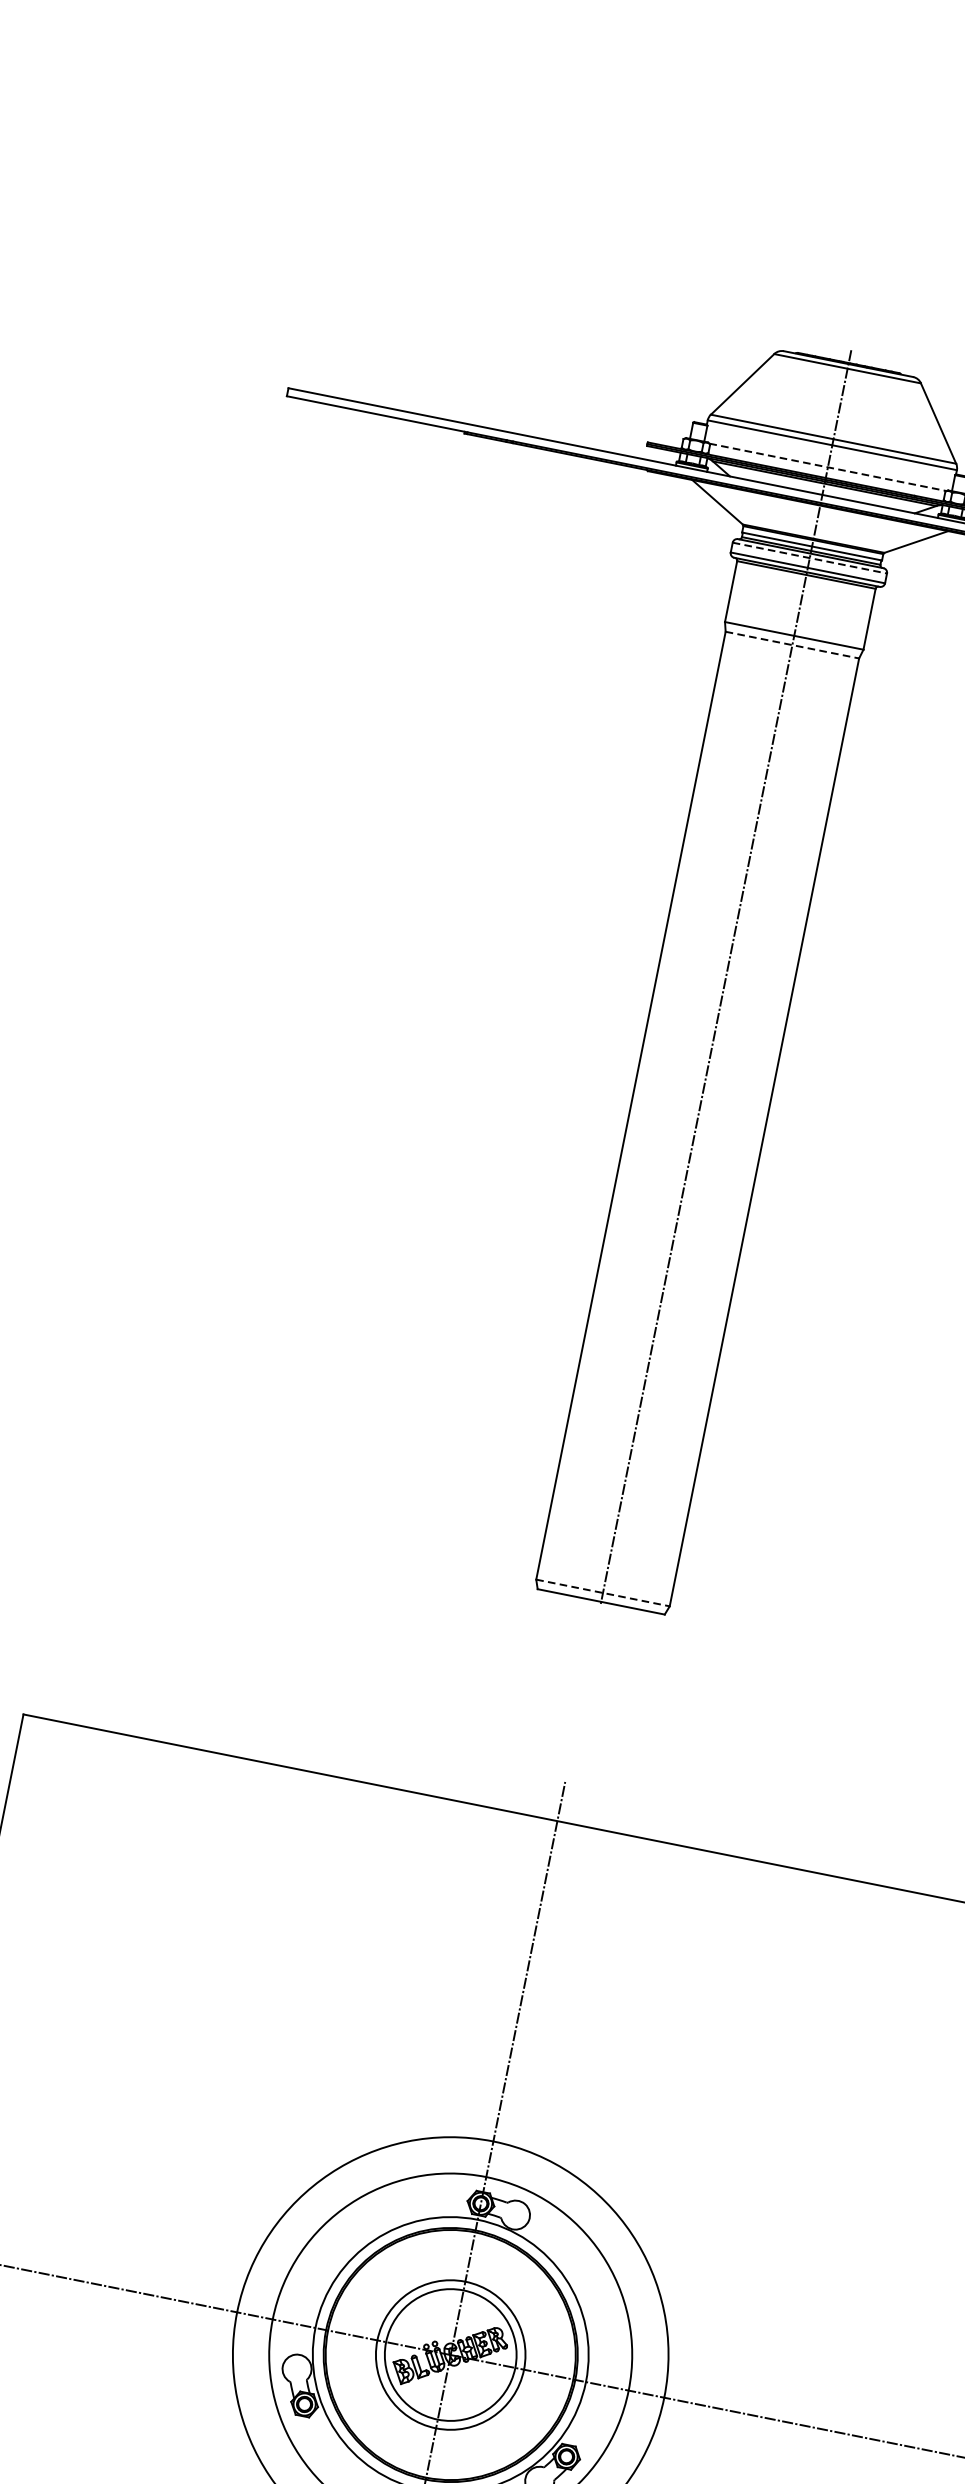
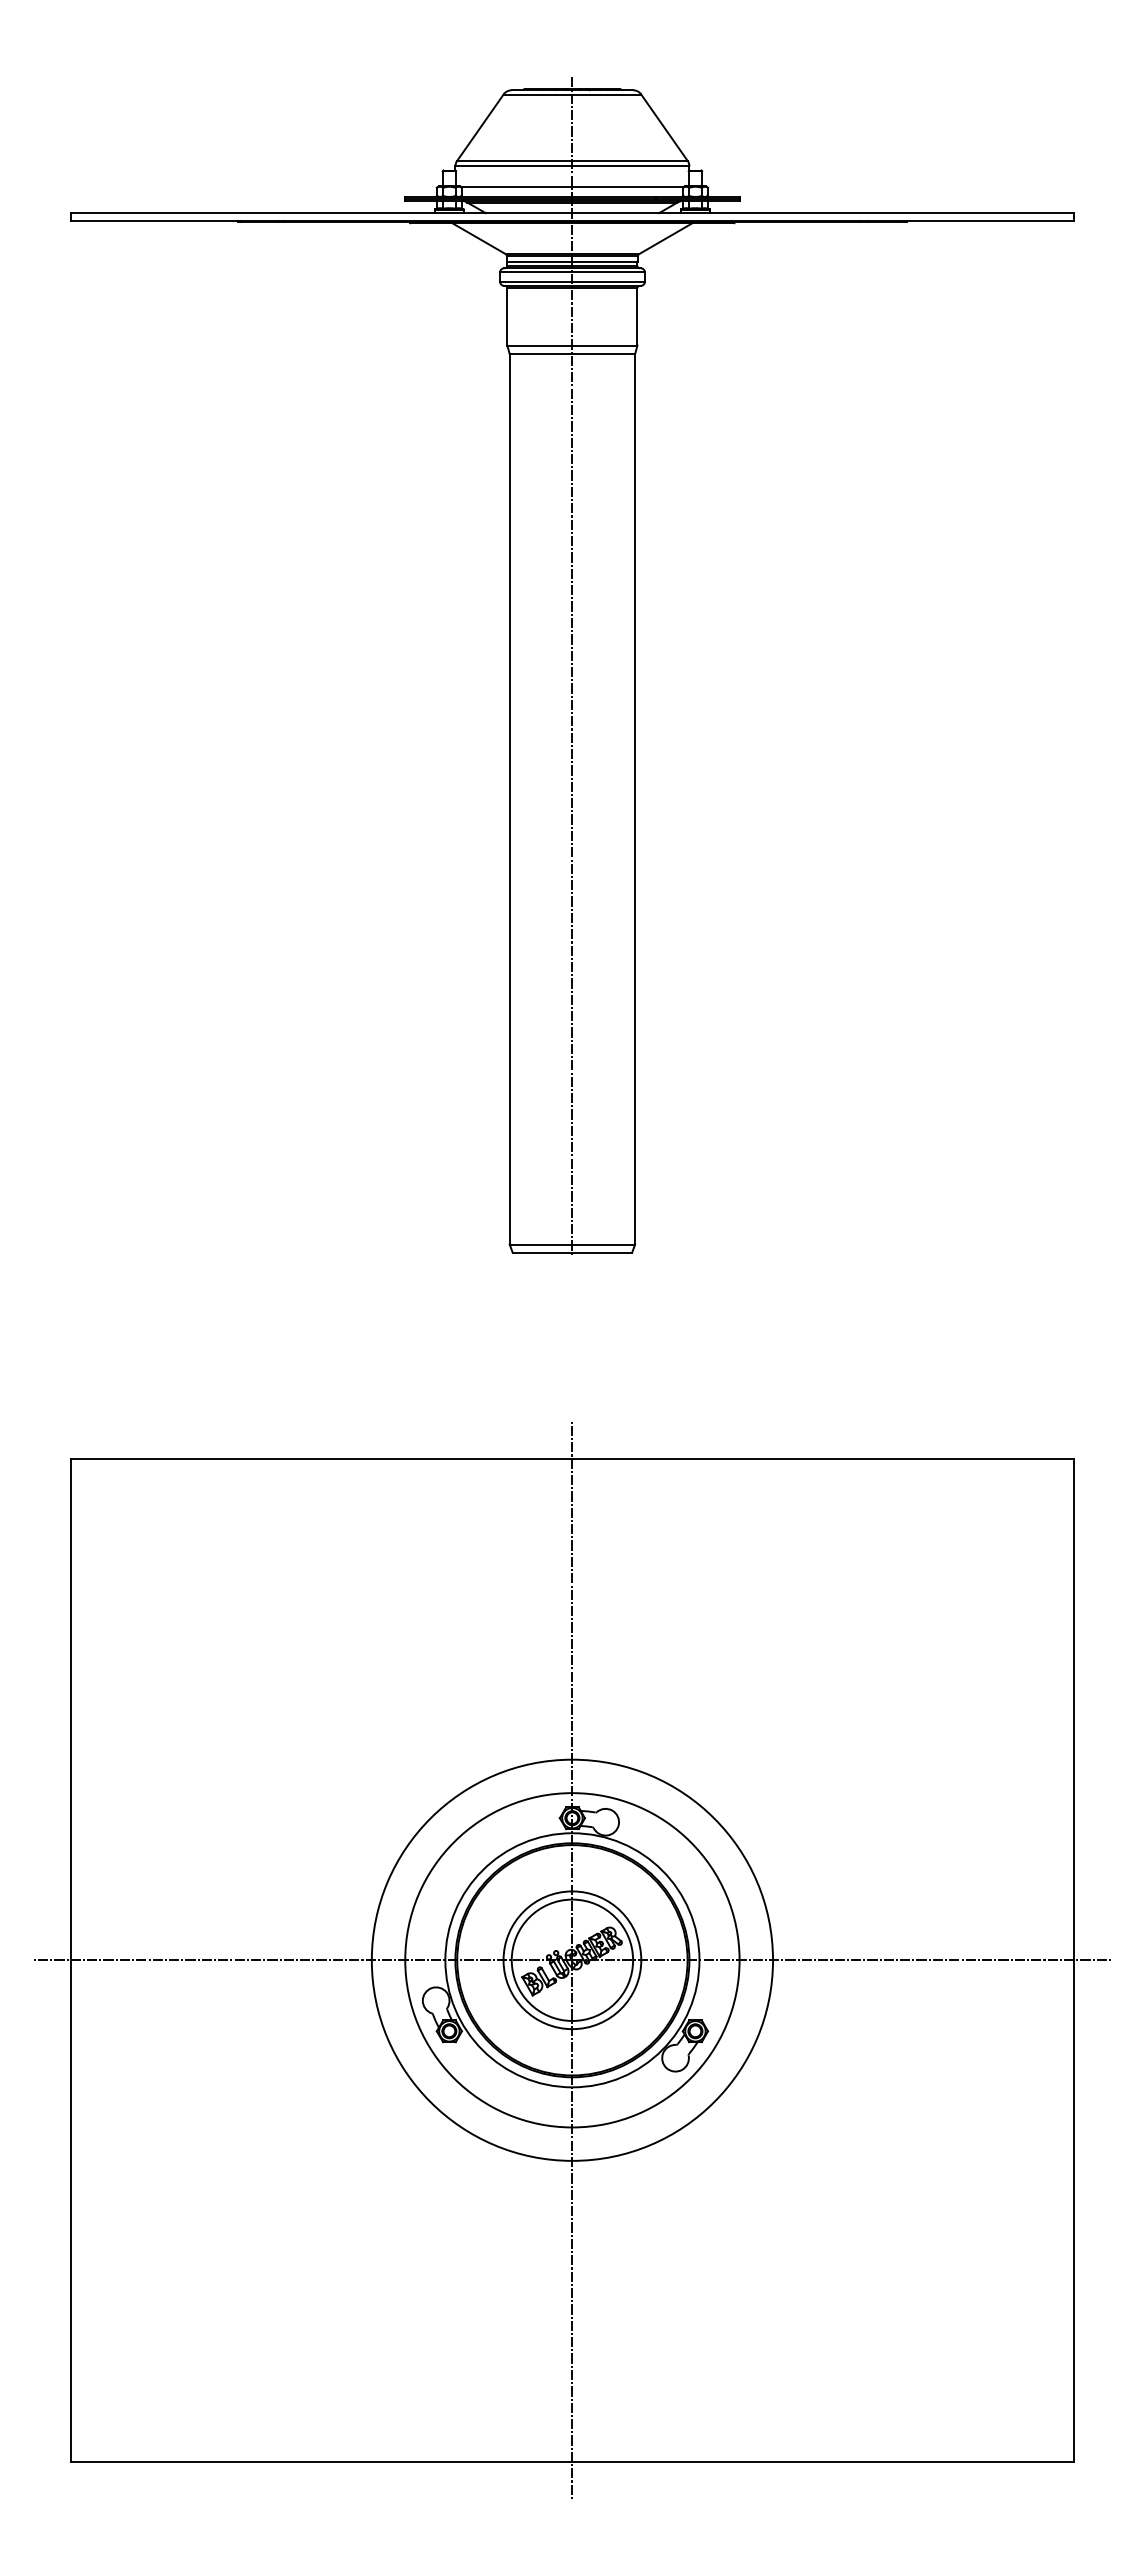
line: (827, 467) -> (572, 187), dashed -> solid
line: (810, 558) -> (573, 272), dashed -> solid
line: (792, 645) -> (572, 354), dashed -> solid
line: (603, 1592) -> (572, 1244), dashed -> solid

